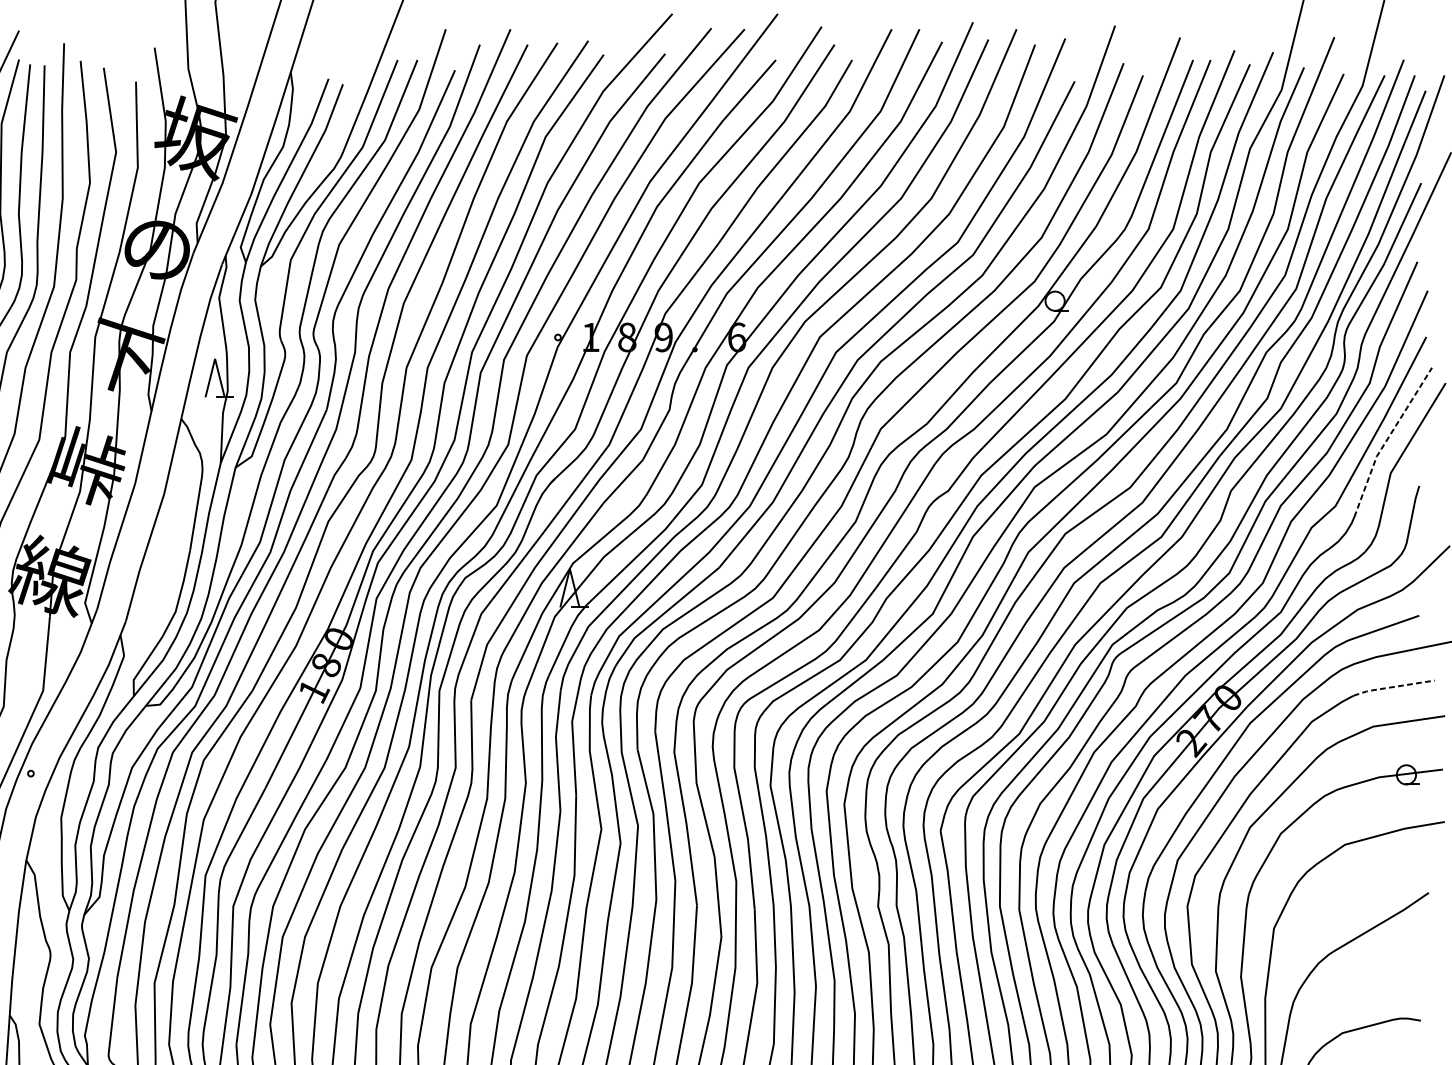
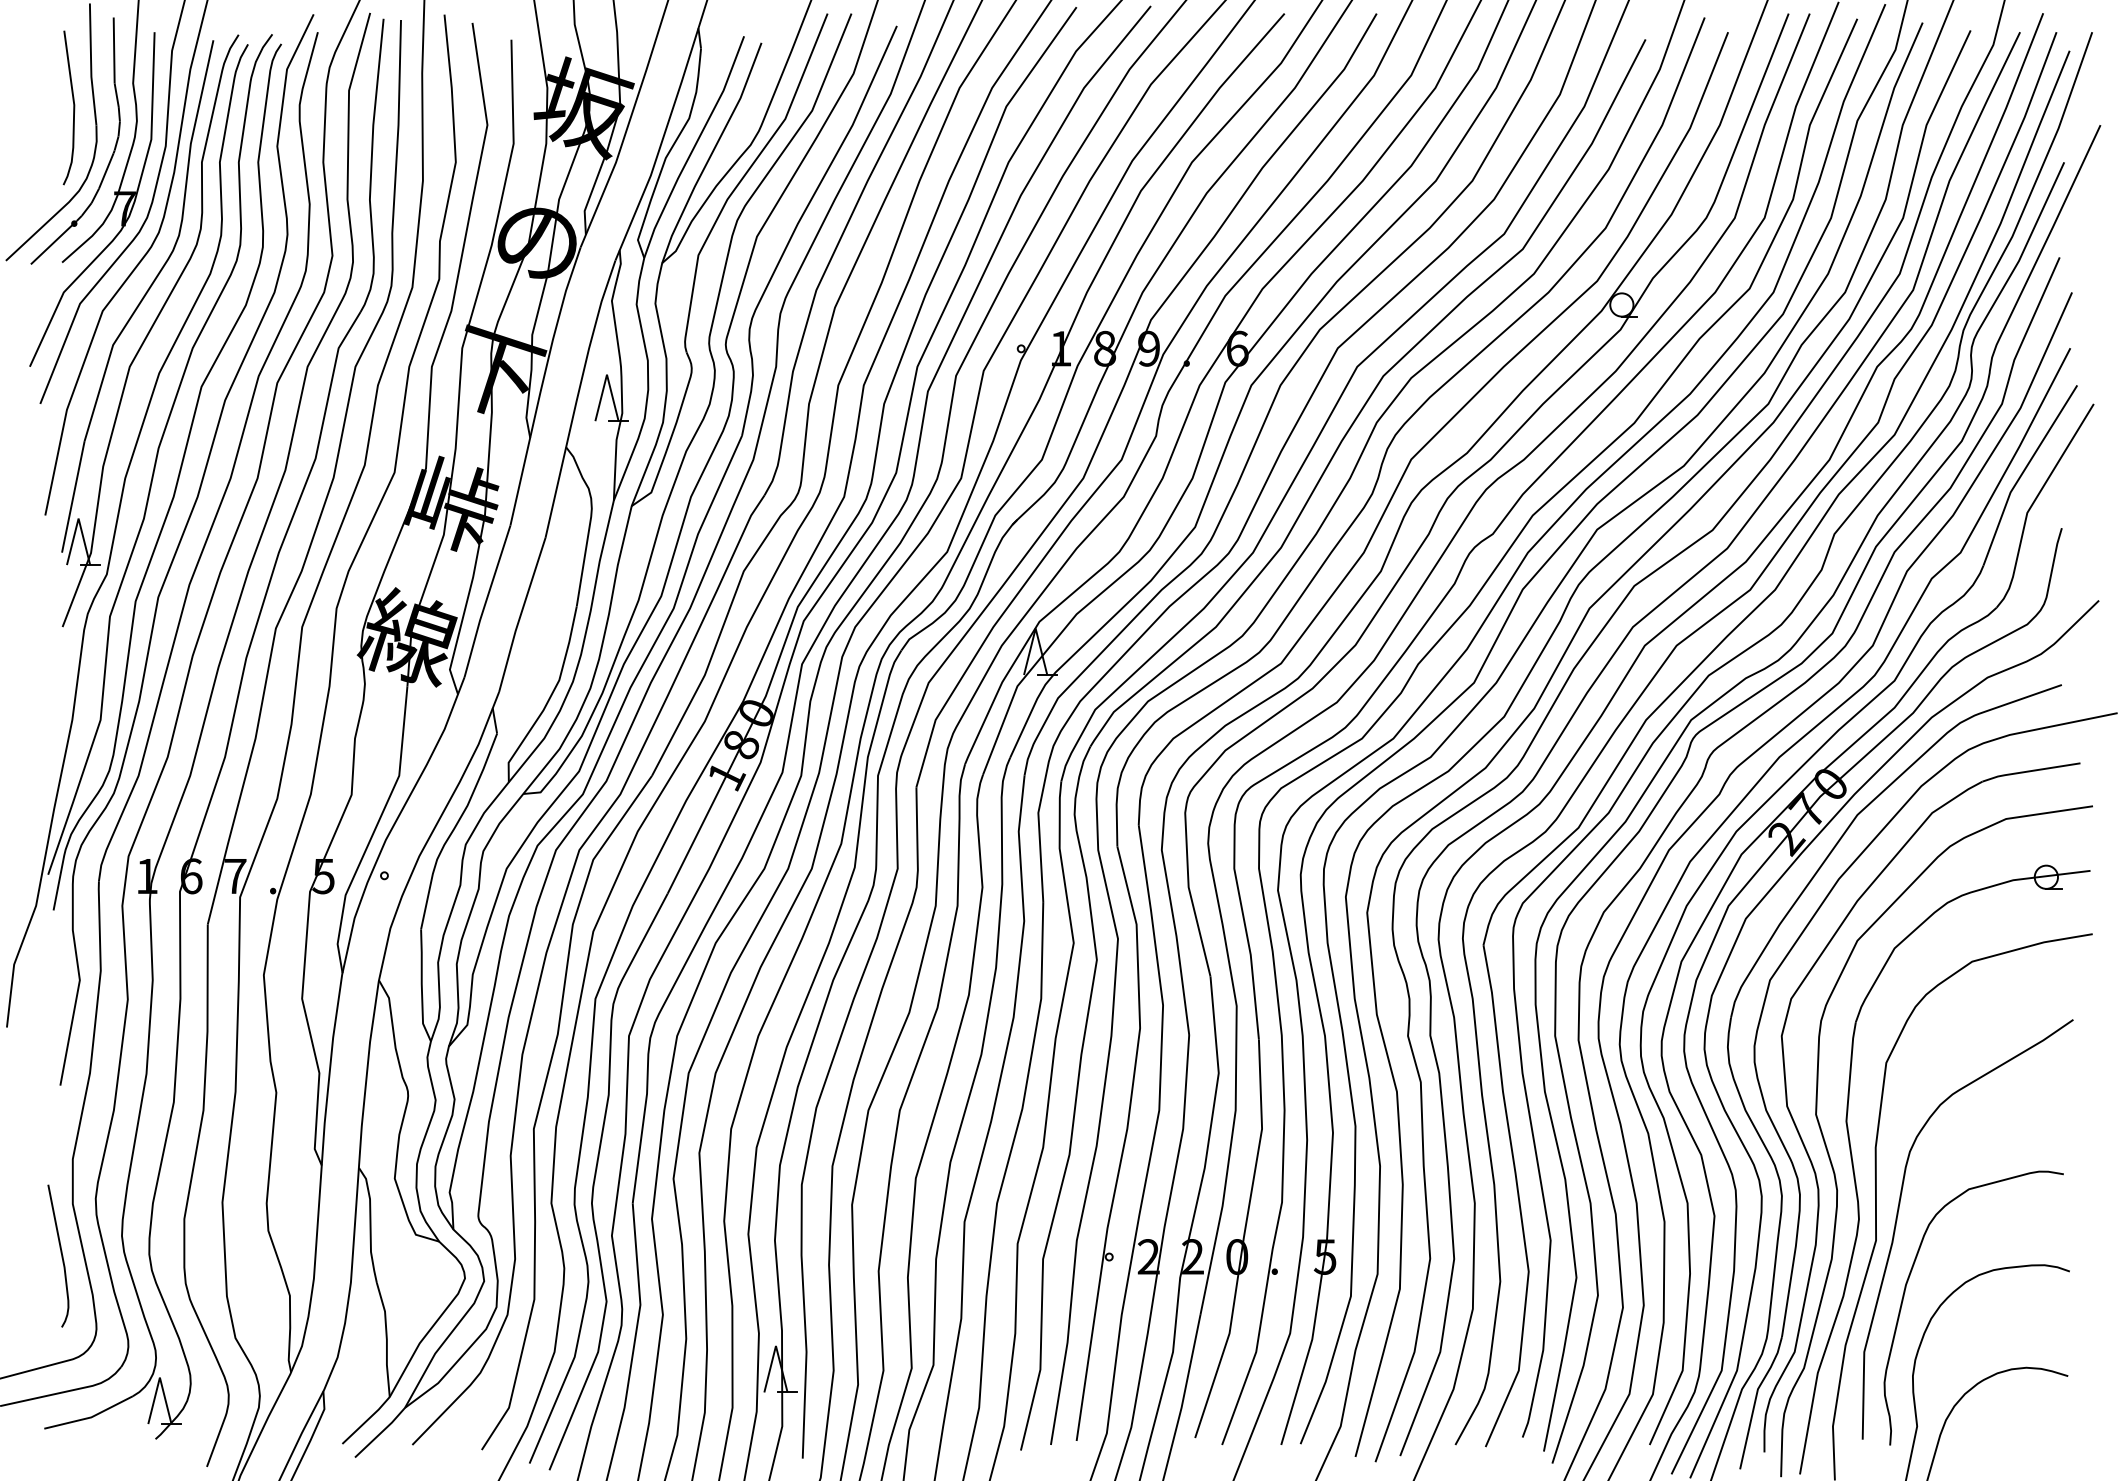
line: (1387, 439) -> (2023, 472), dashed -> solid
line: (1392, 687) -> (2029, 771), dashed -> solid

